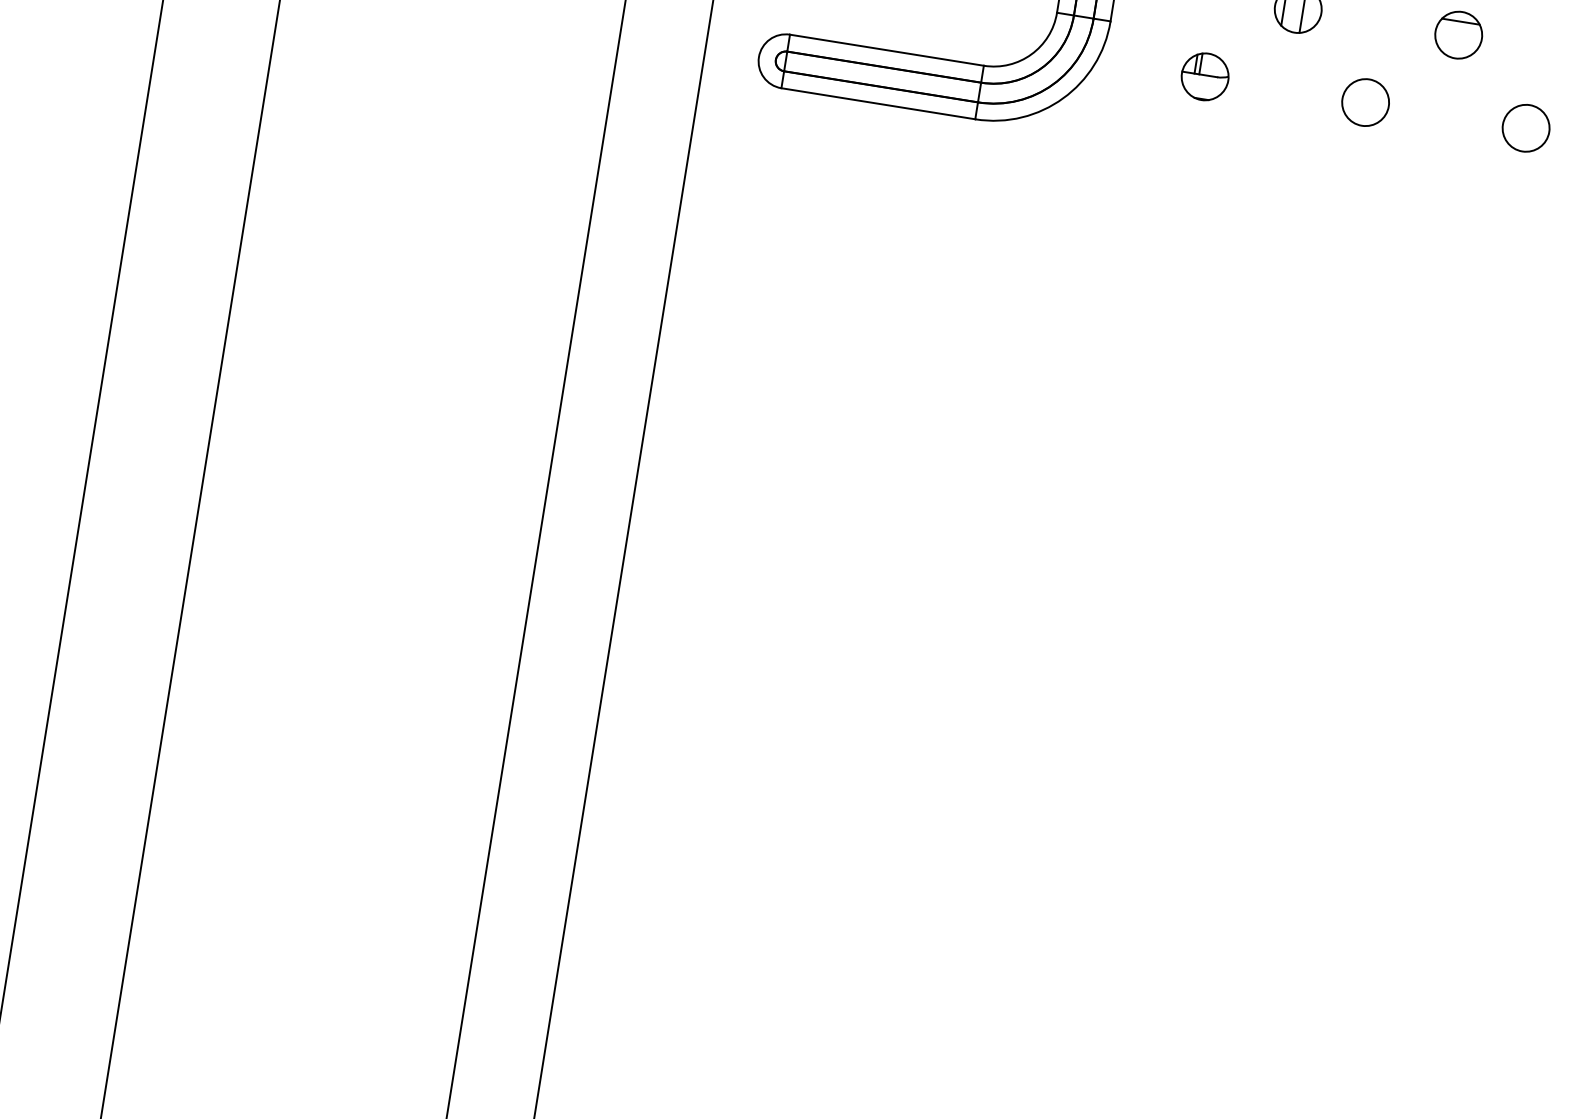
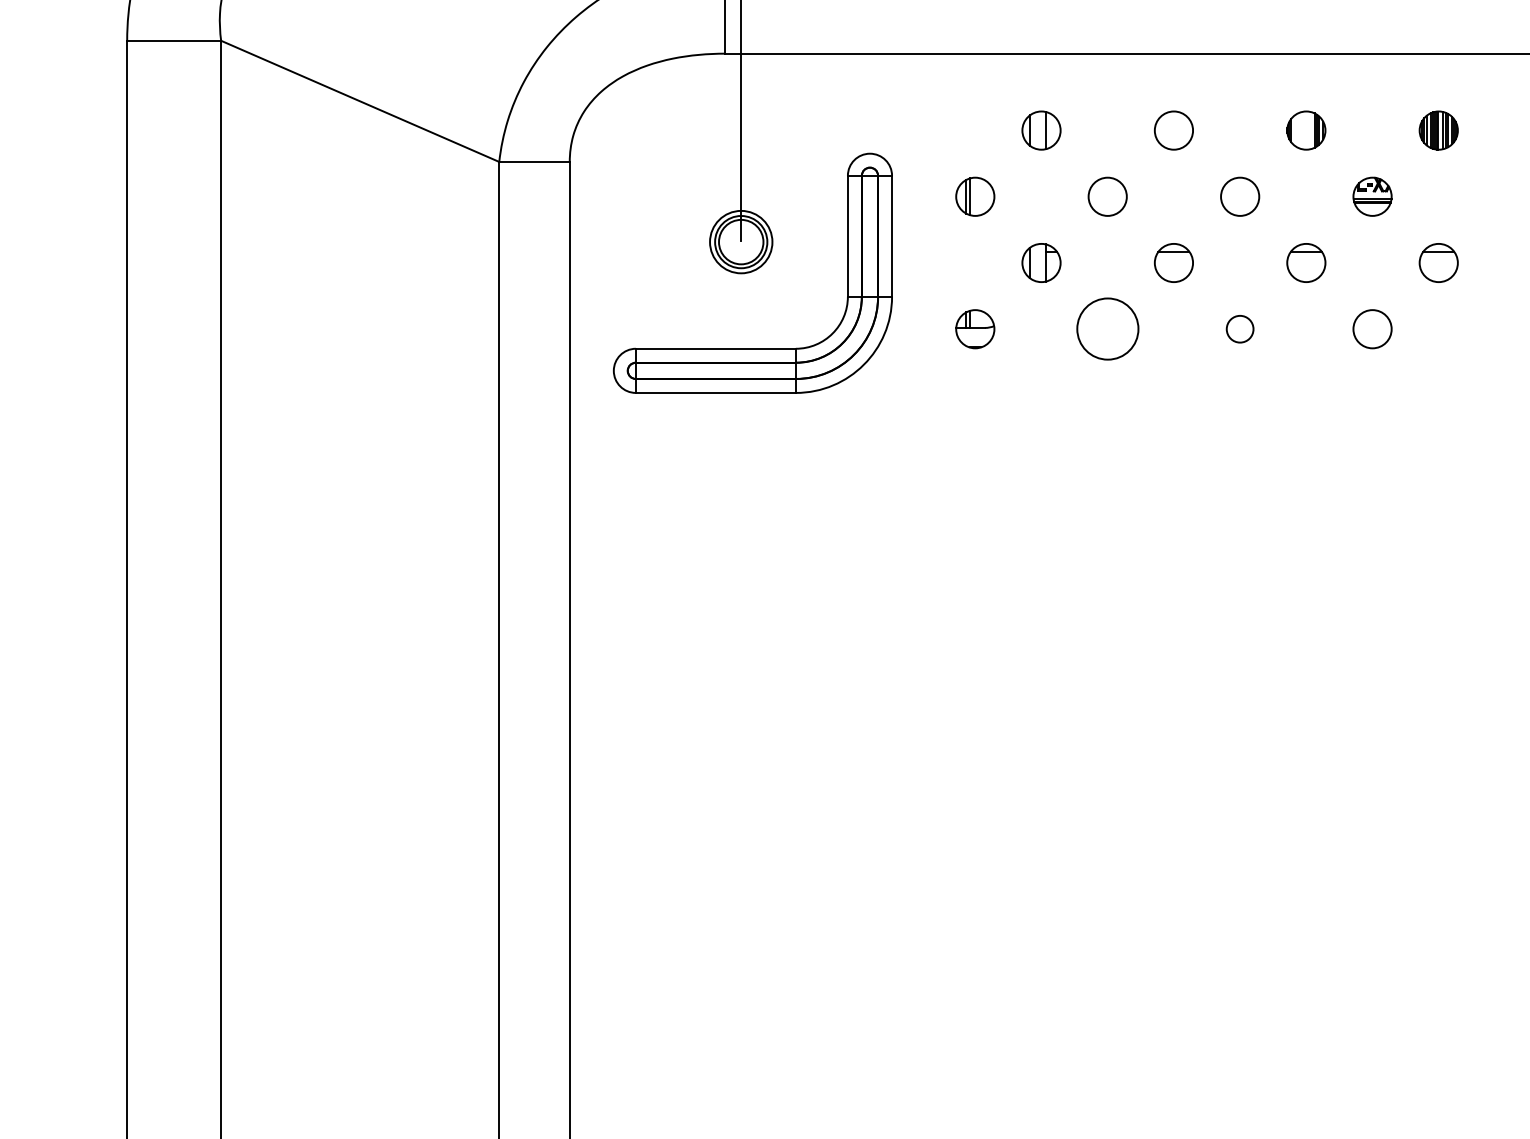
circle: (1365, 102) -> (1107, 329), size x1.6
circle: (1526, 128) -> (1240, 329), size x0.7

